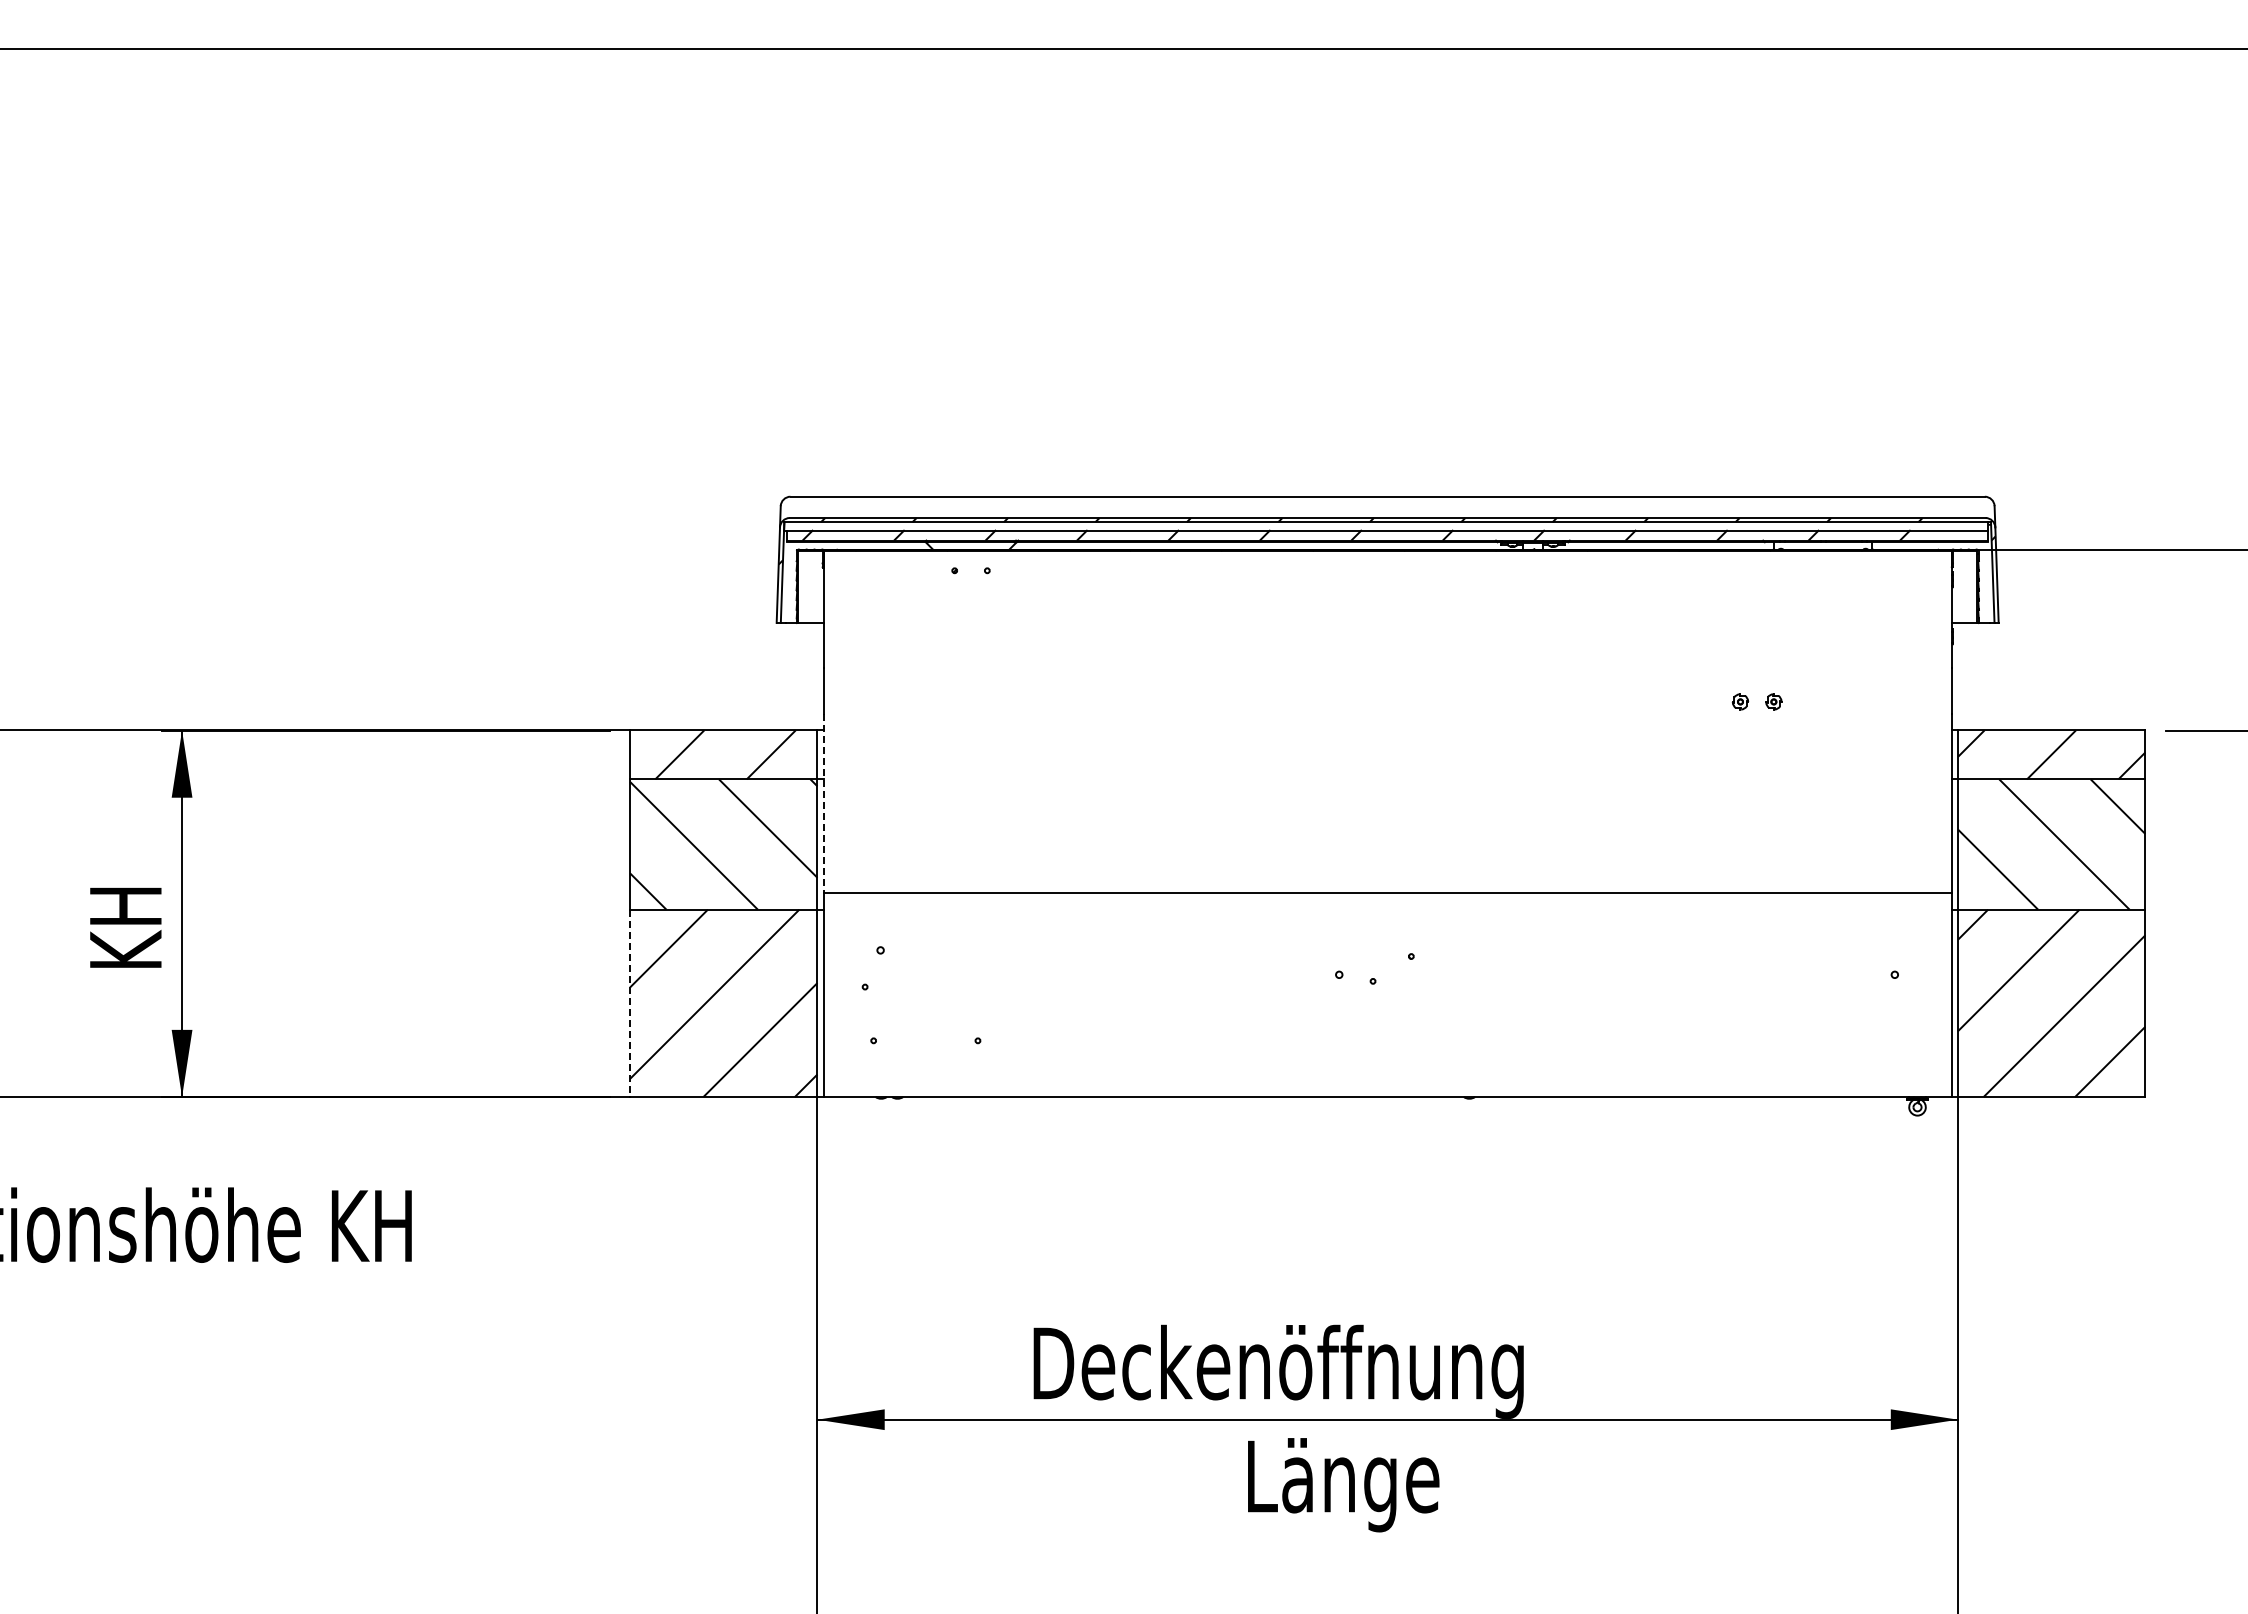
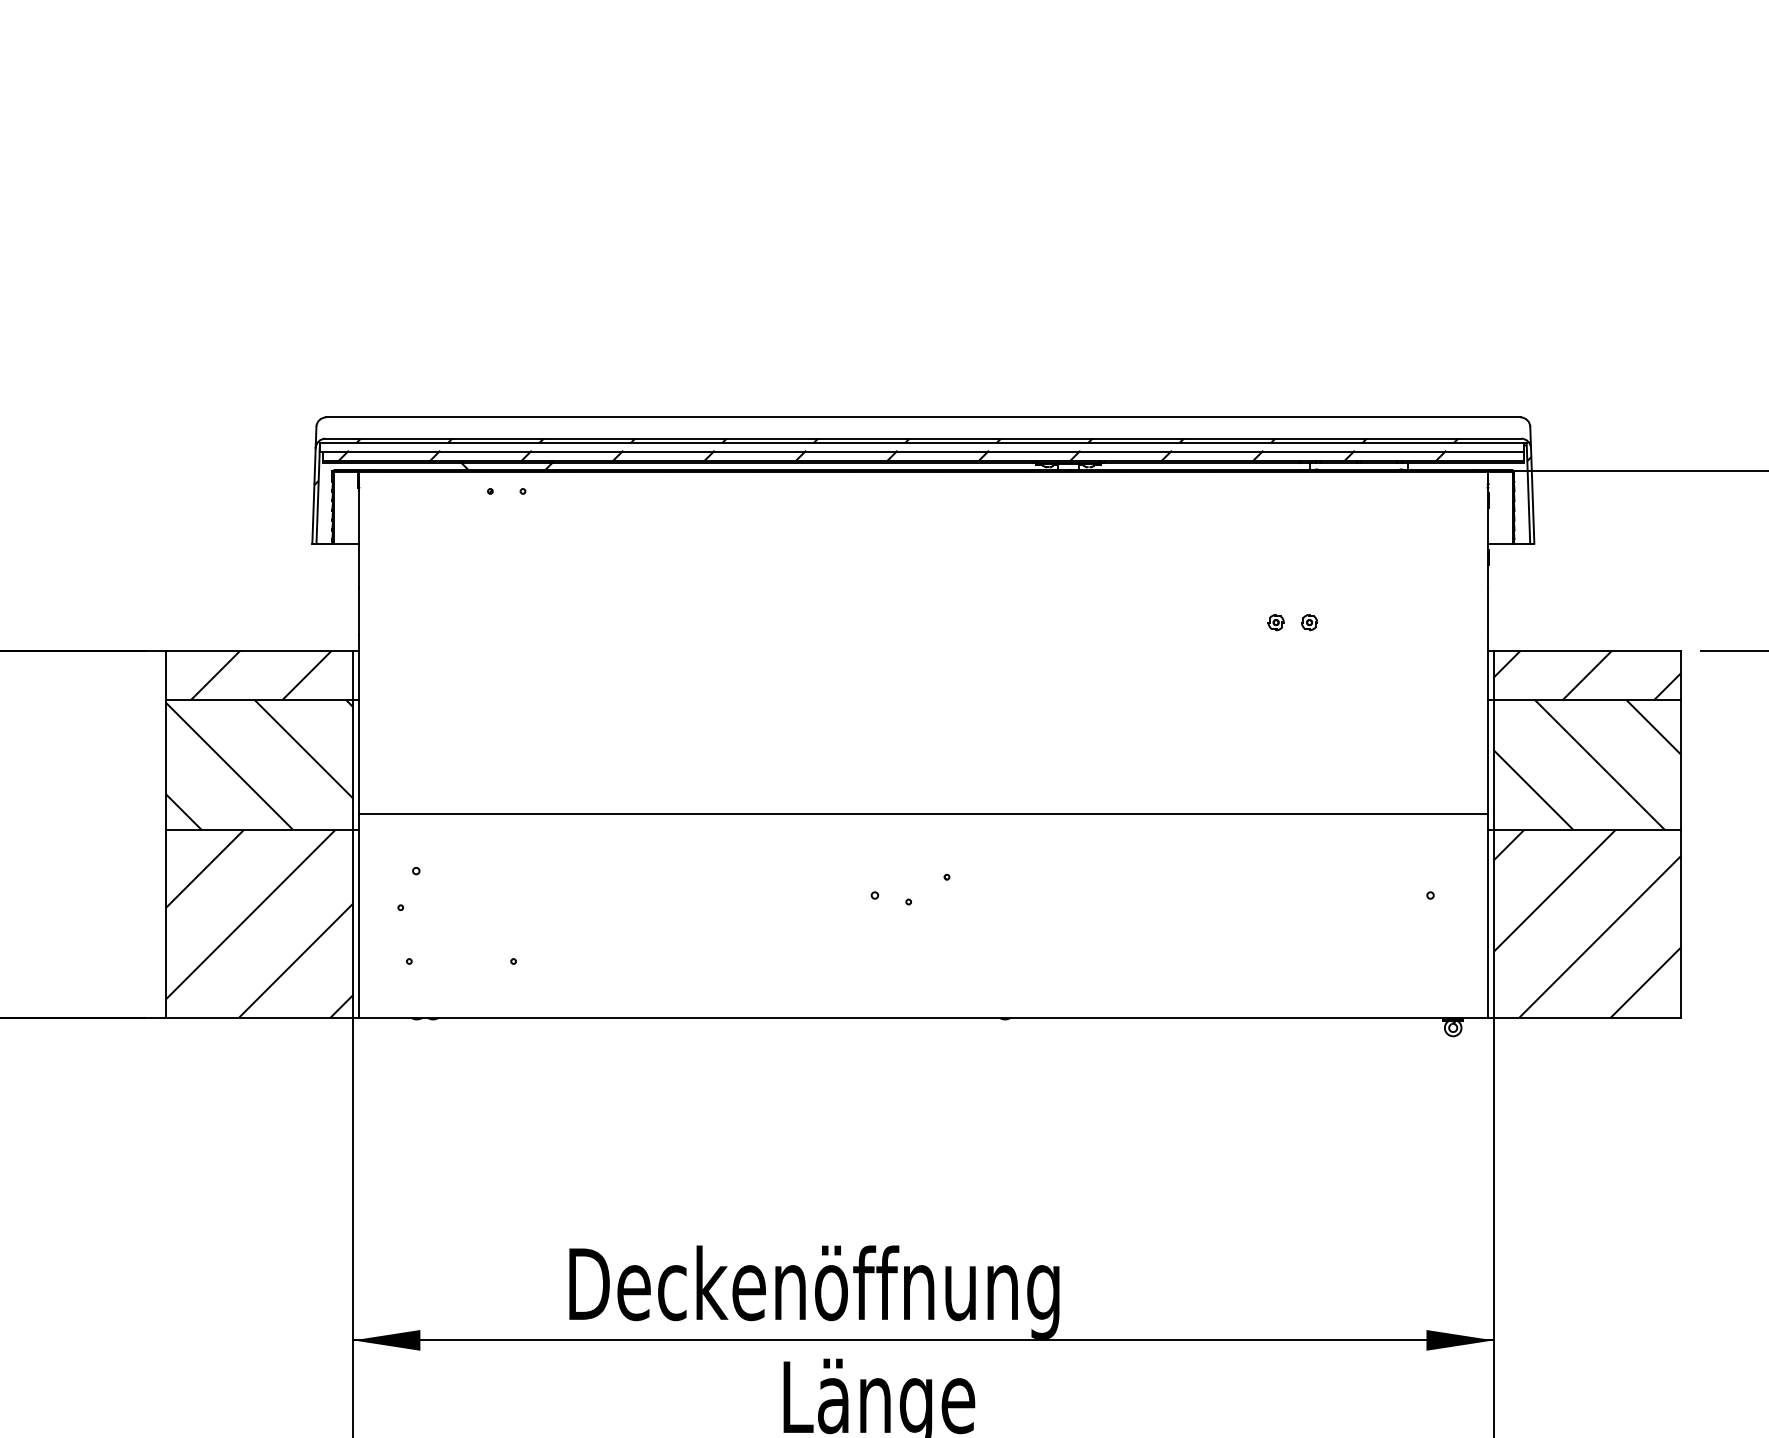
line: (823, 803) -> (359, 724), dashed -> solid
line: (630, 1003) -> (166, 924), dashed -> solid

